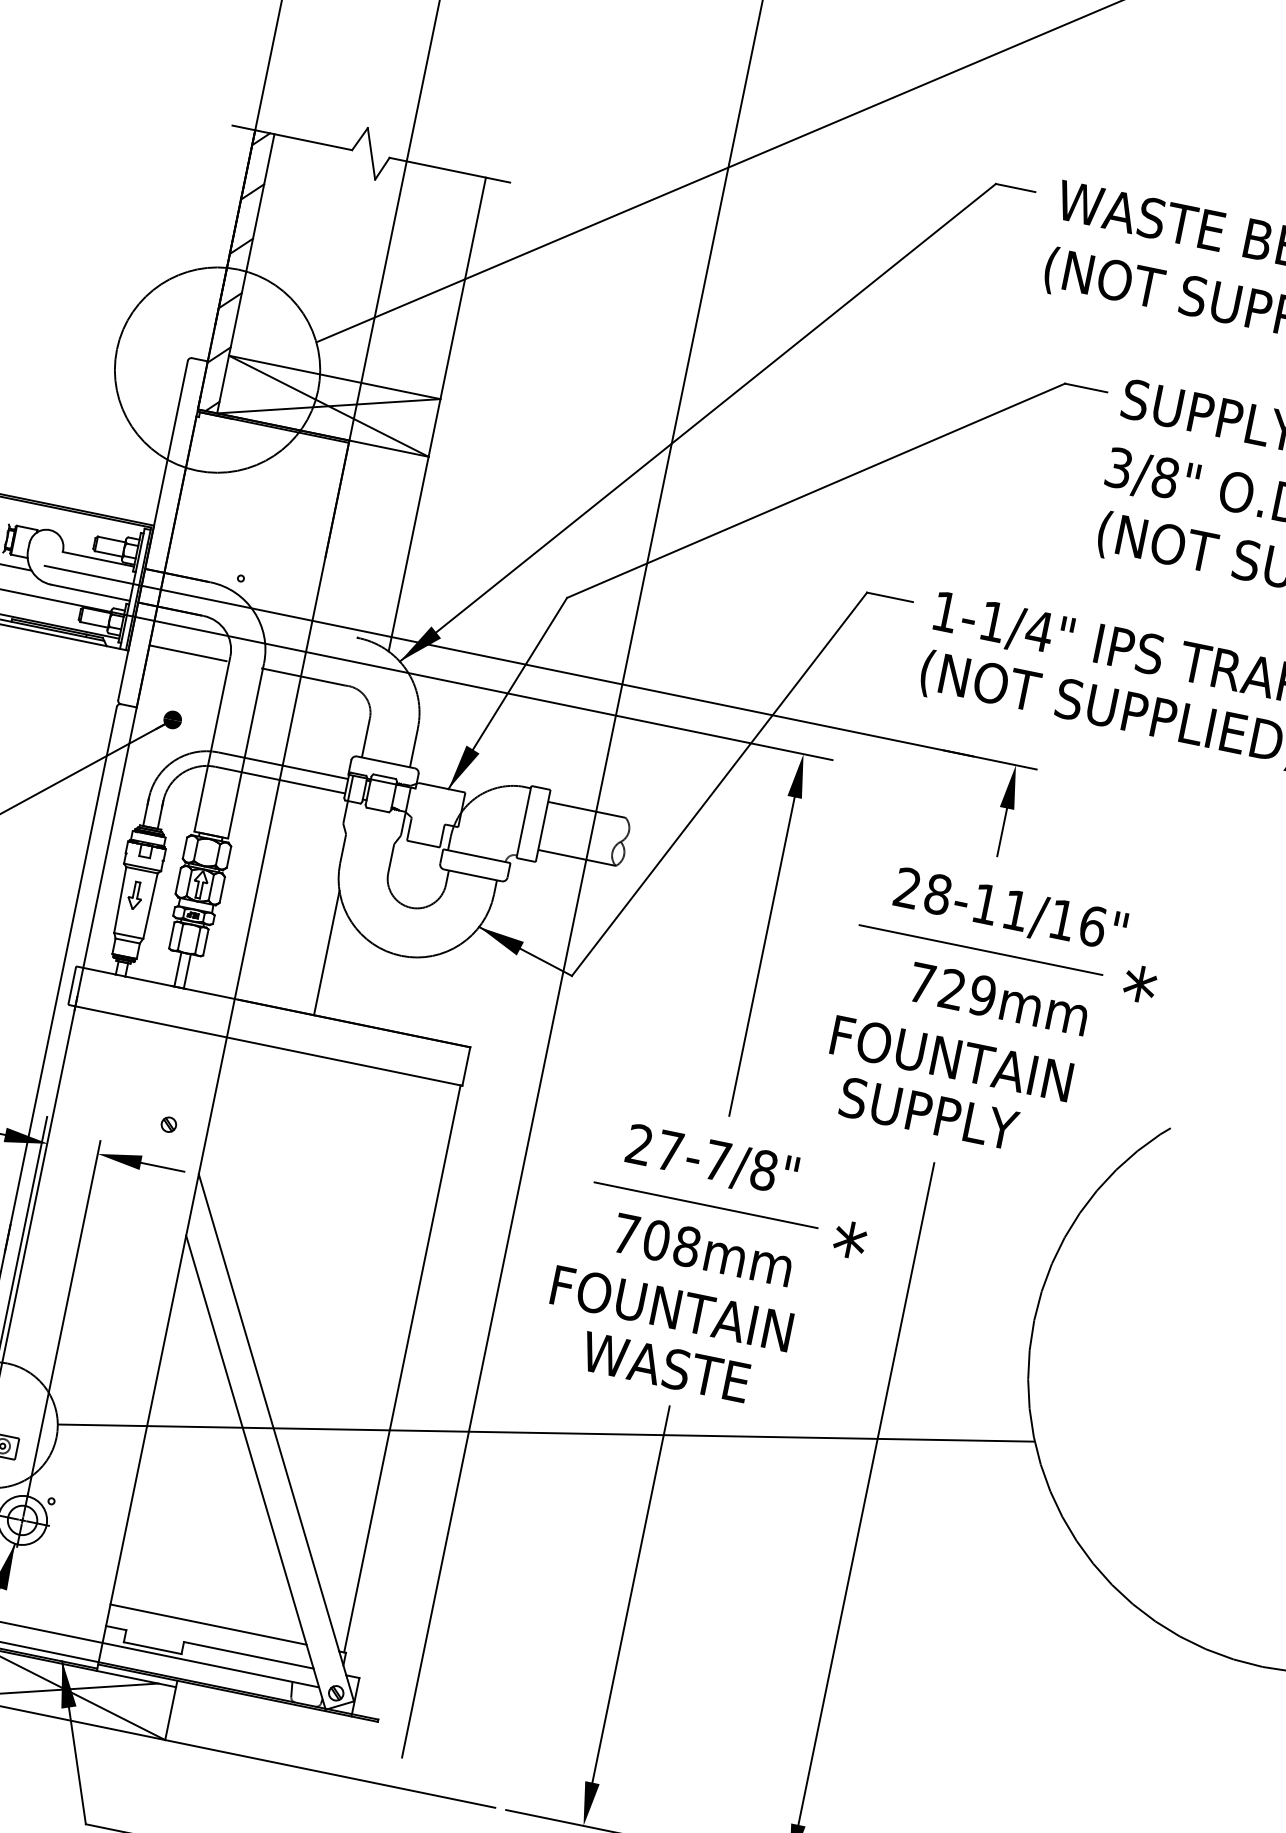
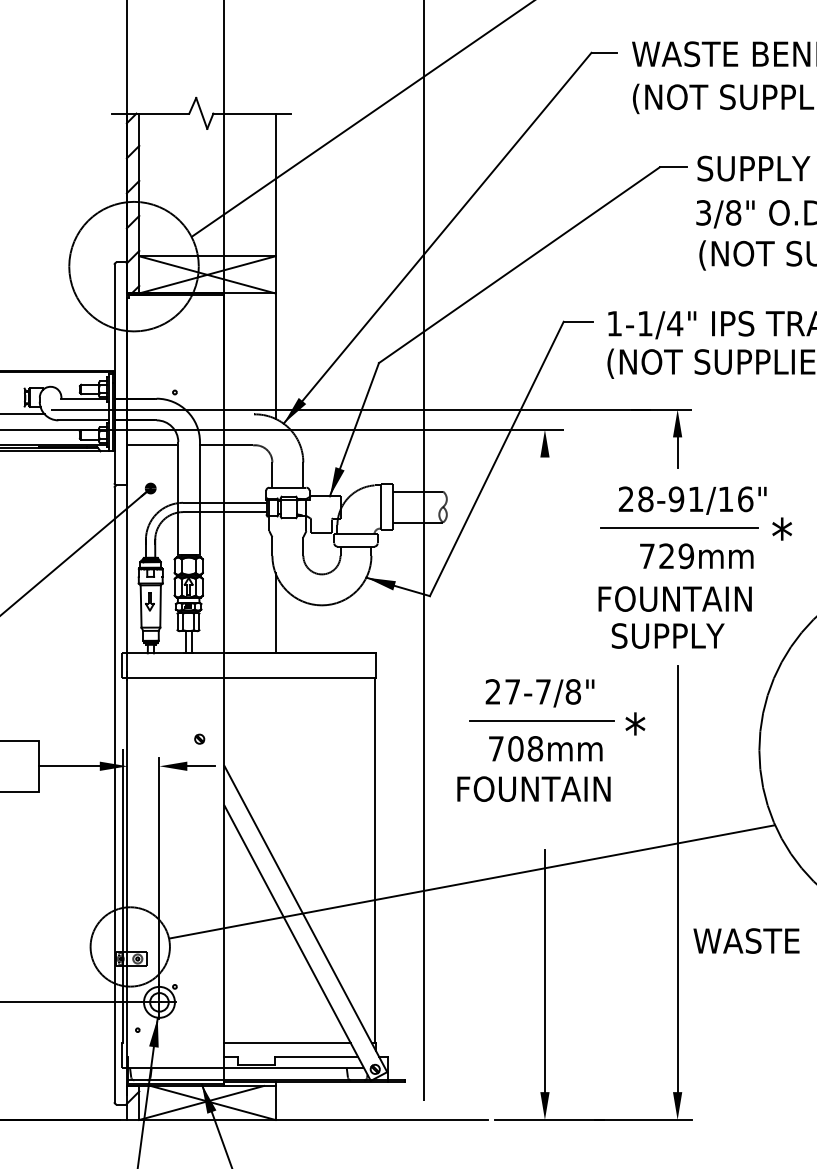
text: (985, 904) -> (676, 499), 28-11/16" -> 28-91/16"
line: (761, 955) -> (544, 559), removed
text: (665, 1366) -> (746, 940), moved

